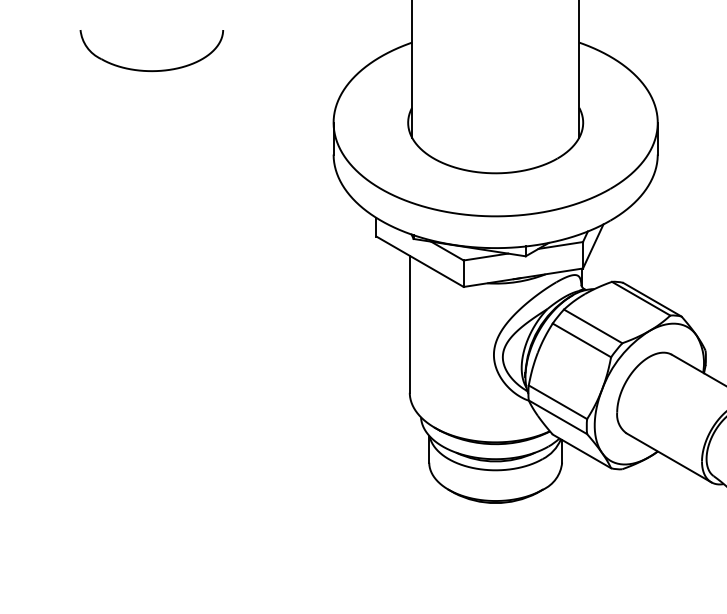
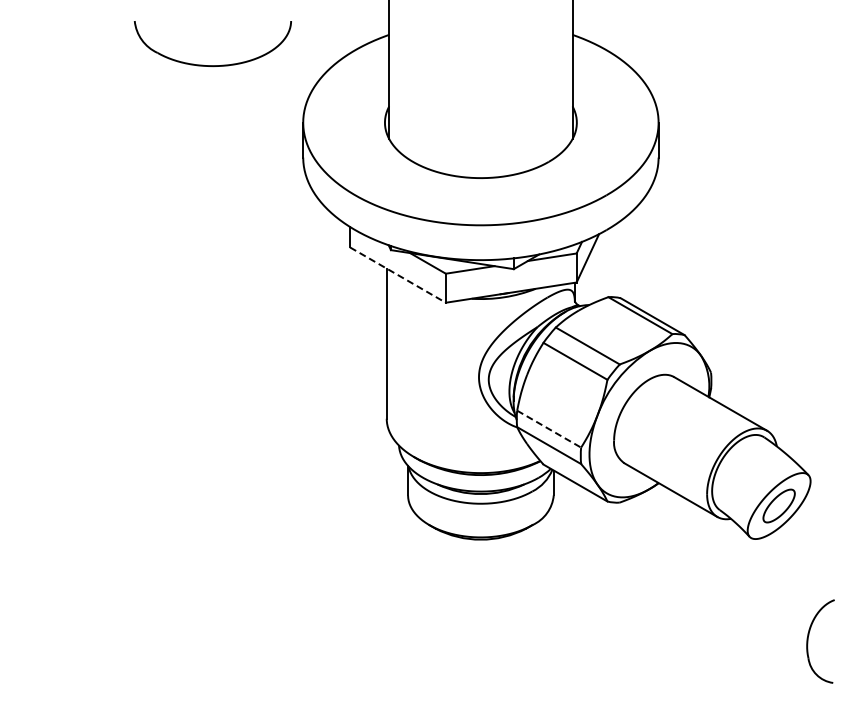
part: (151, 70) -> (212, 65), moved
line: (420, 262) -> (398, 275), solid -> dashed
line: (558, 402) -> (549, 429), solid -> dashed

